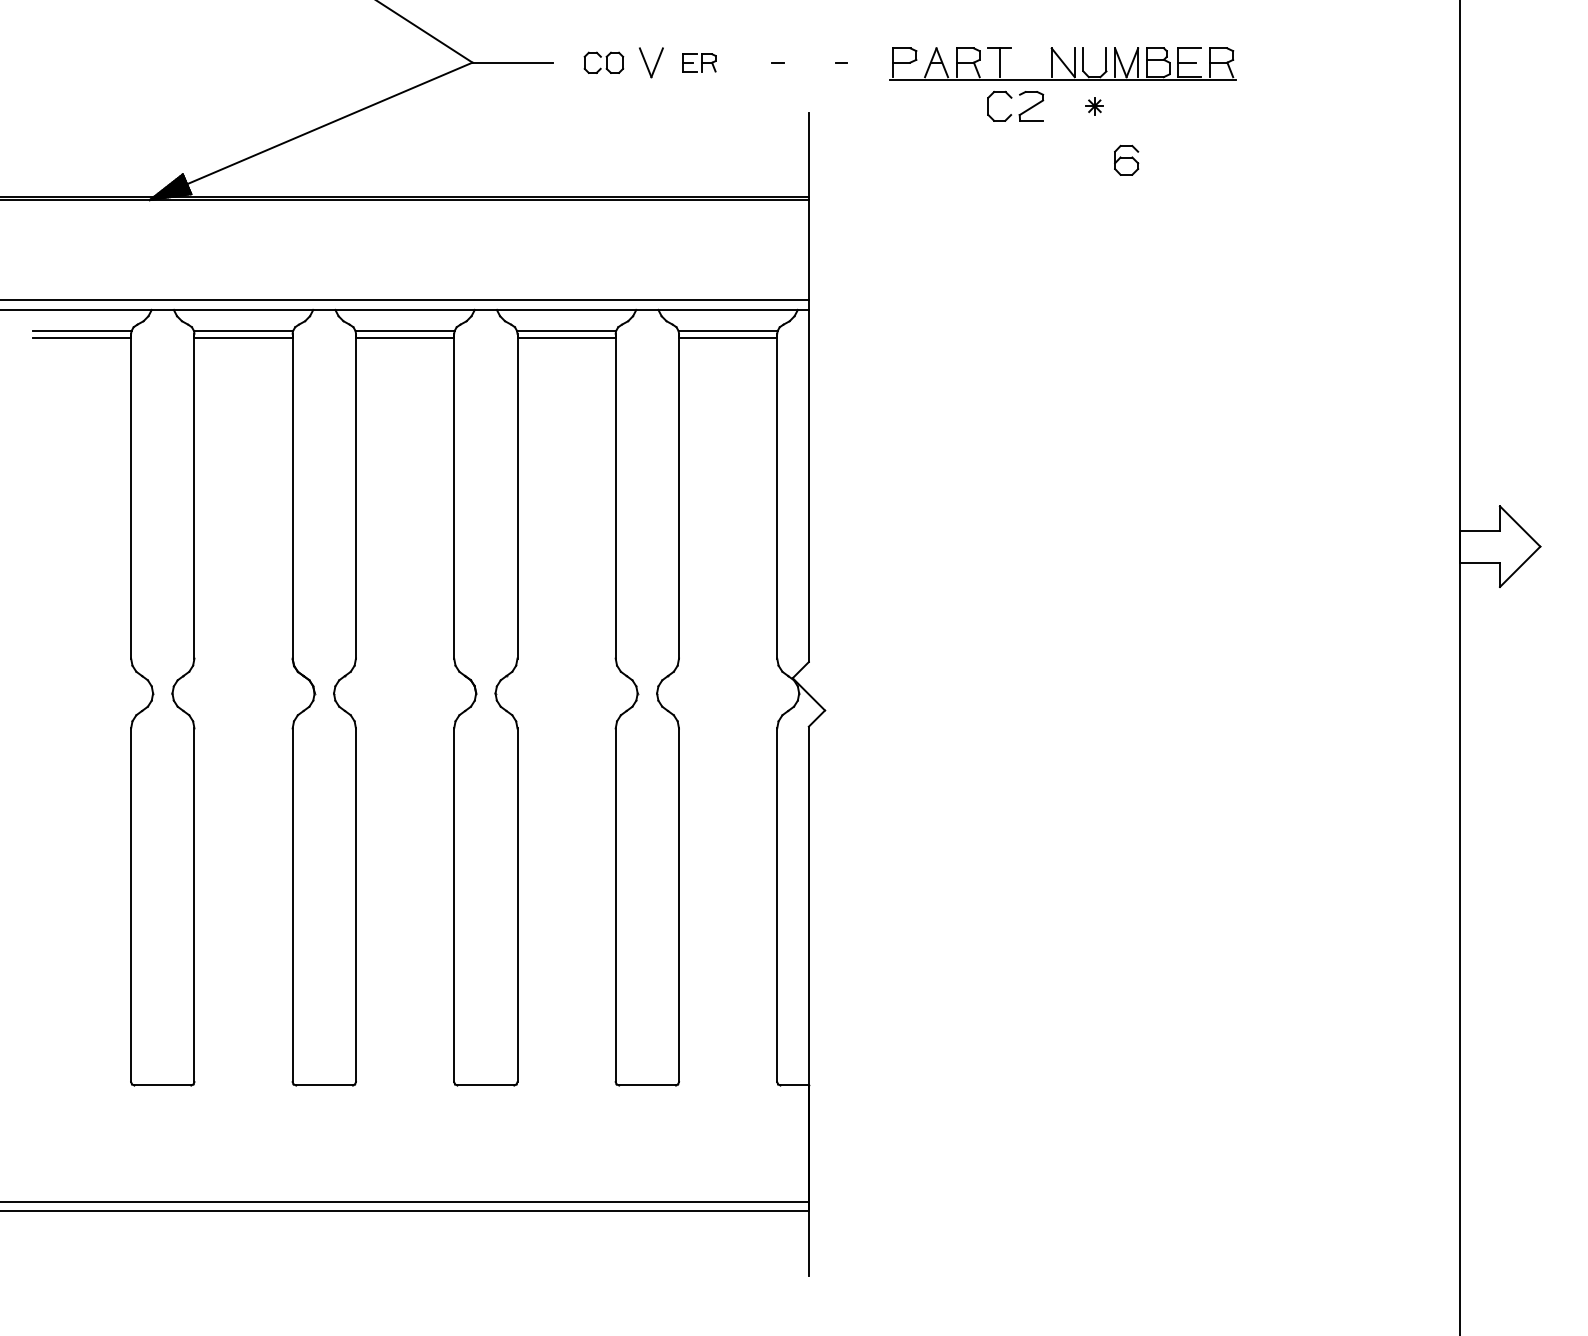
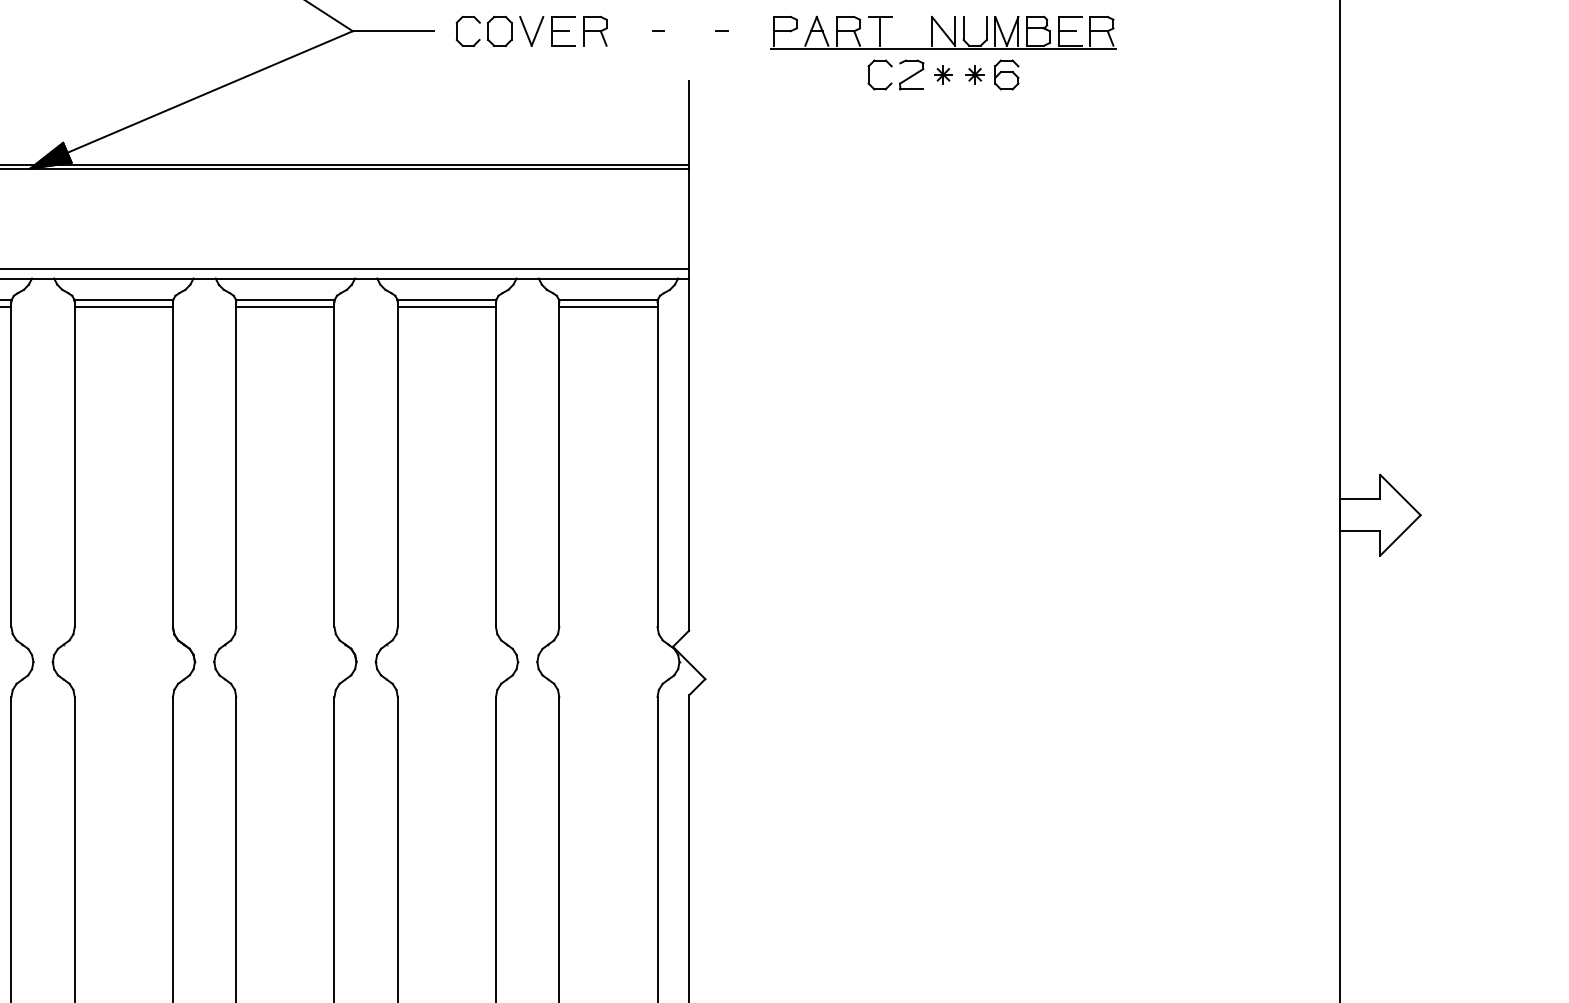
part: (603, 62) -> (483, 31), size x1.43
part: (699, 62) -> (579, 31), size x1.67
part: (1062, 106) -> (942, 75), added
part: (1126, 159) -> (1006, 74), moved

